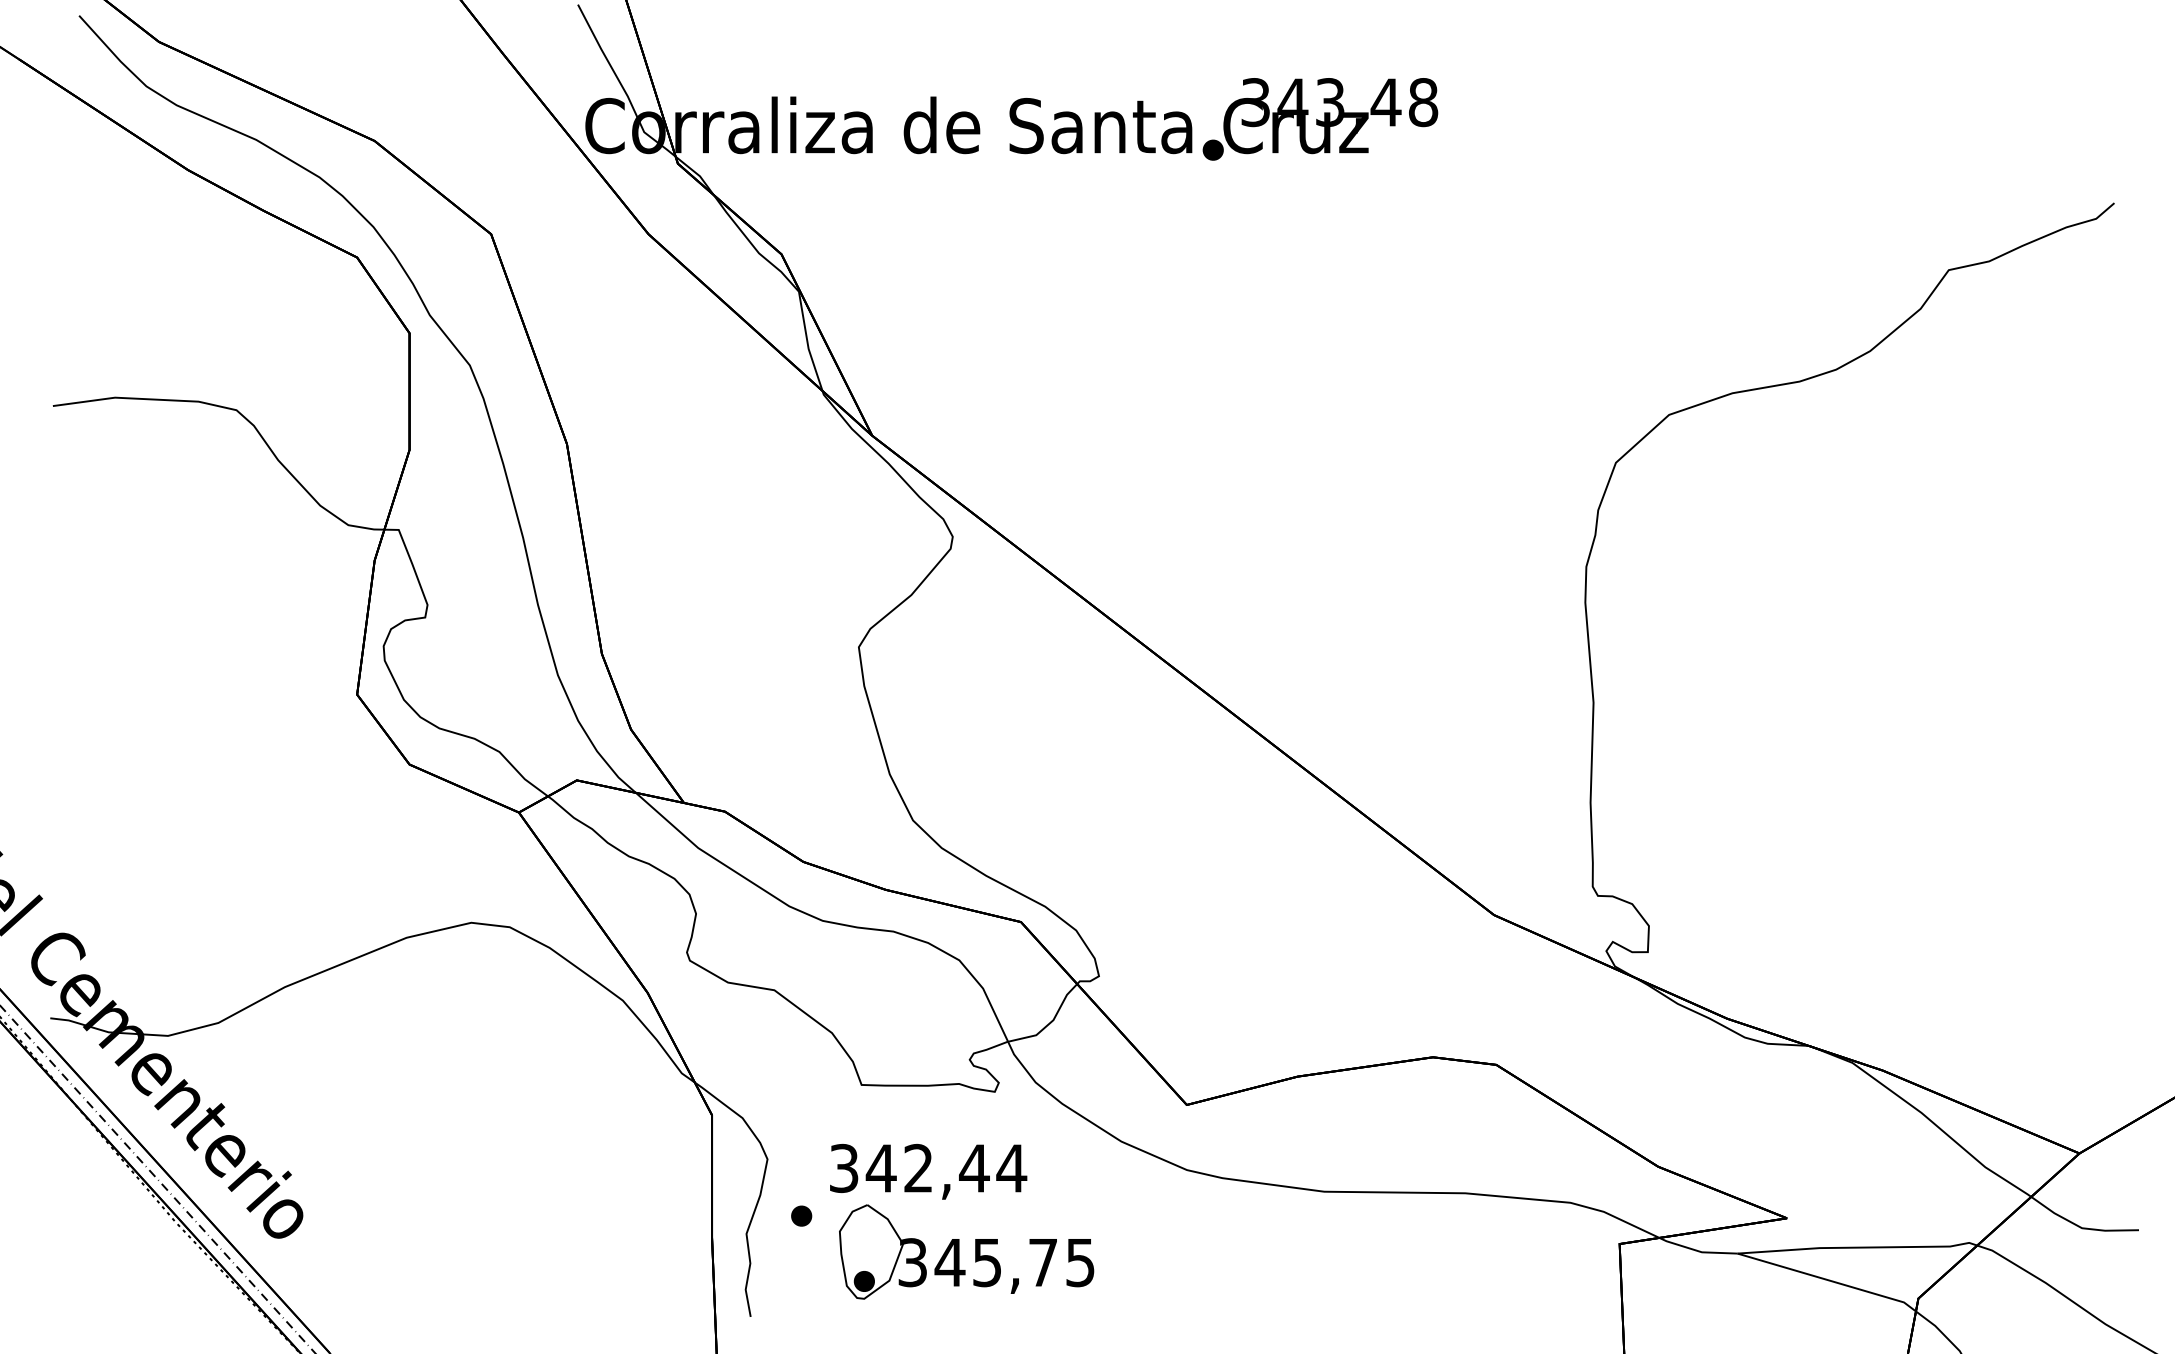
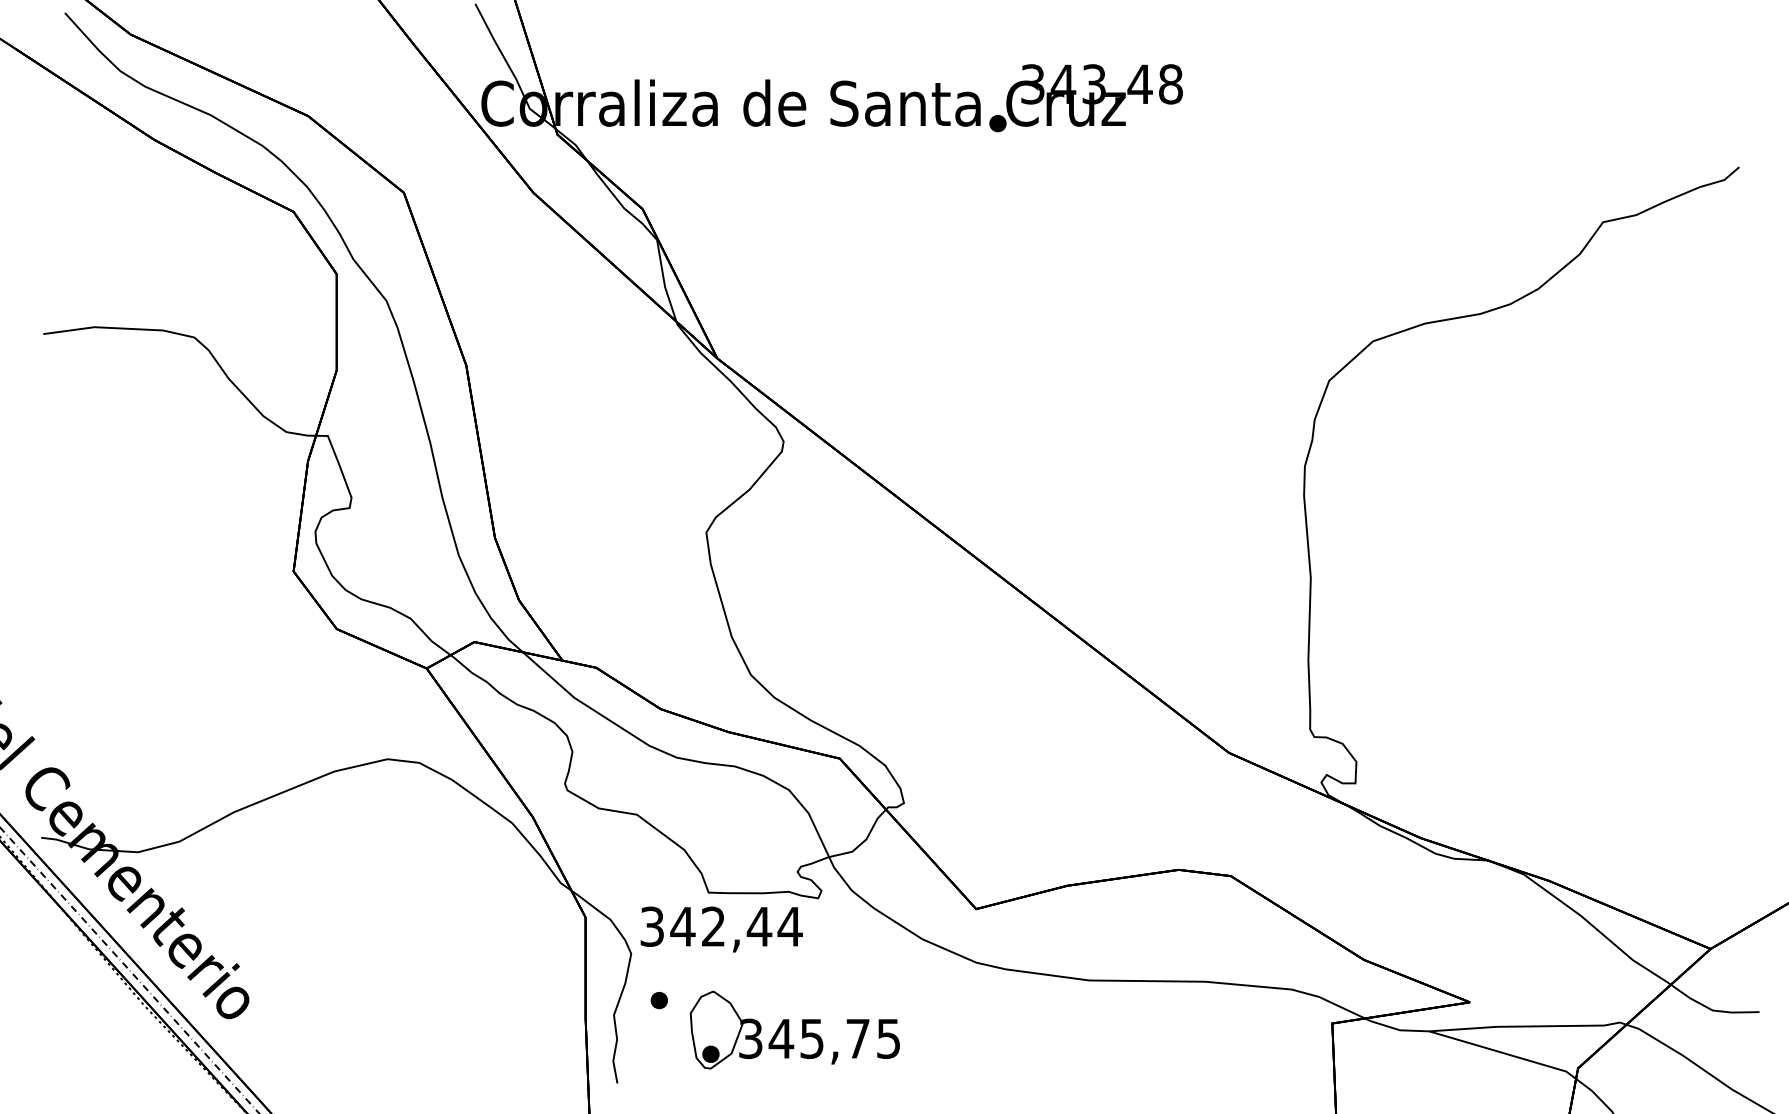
text: (928, 1171) -> (721, 929), moved

